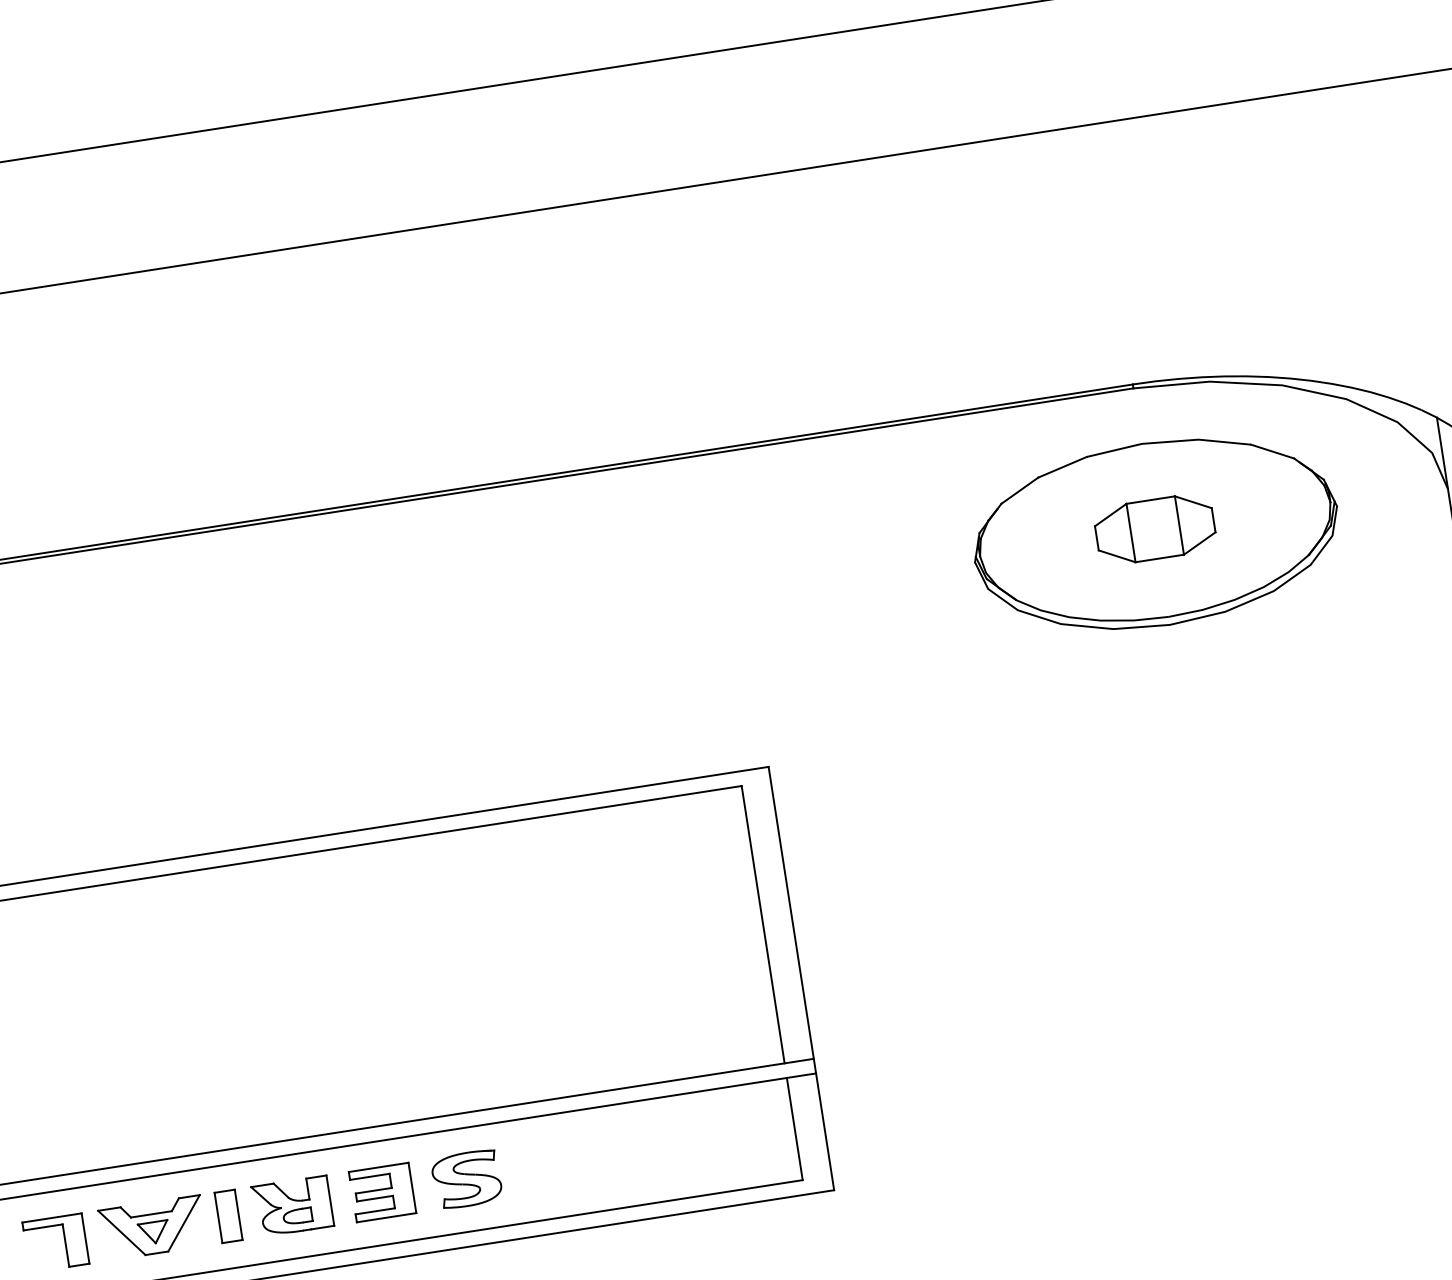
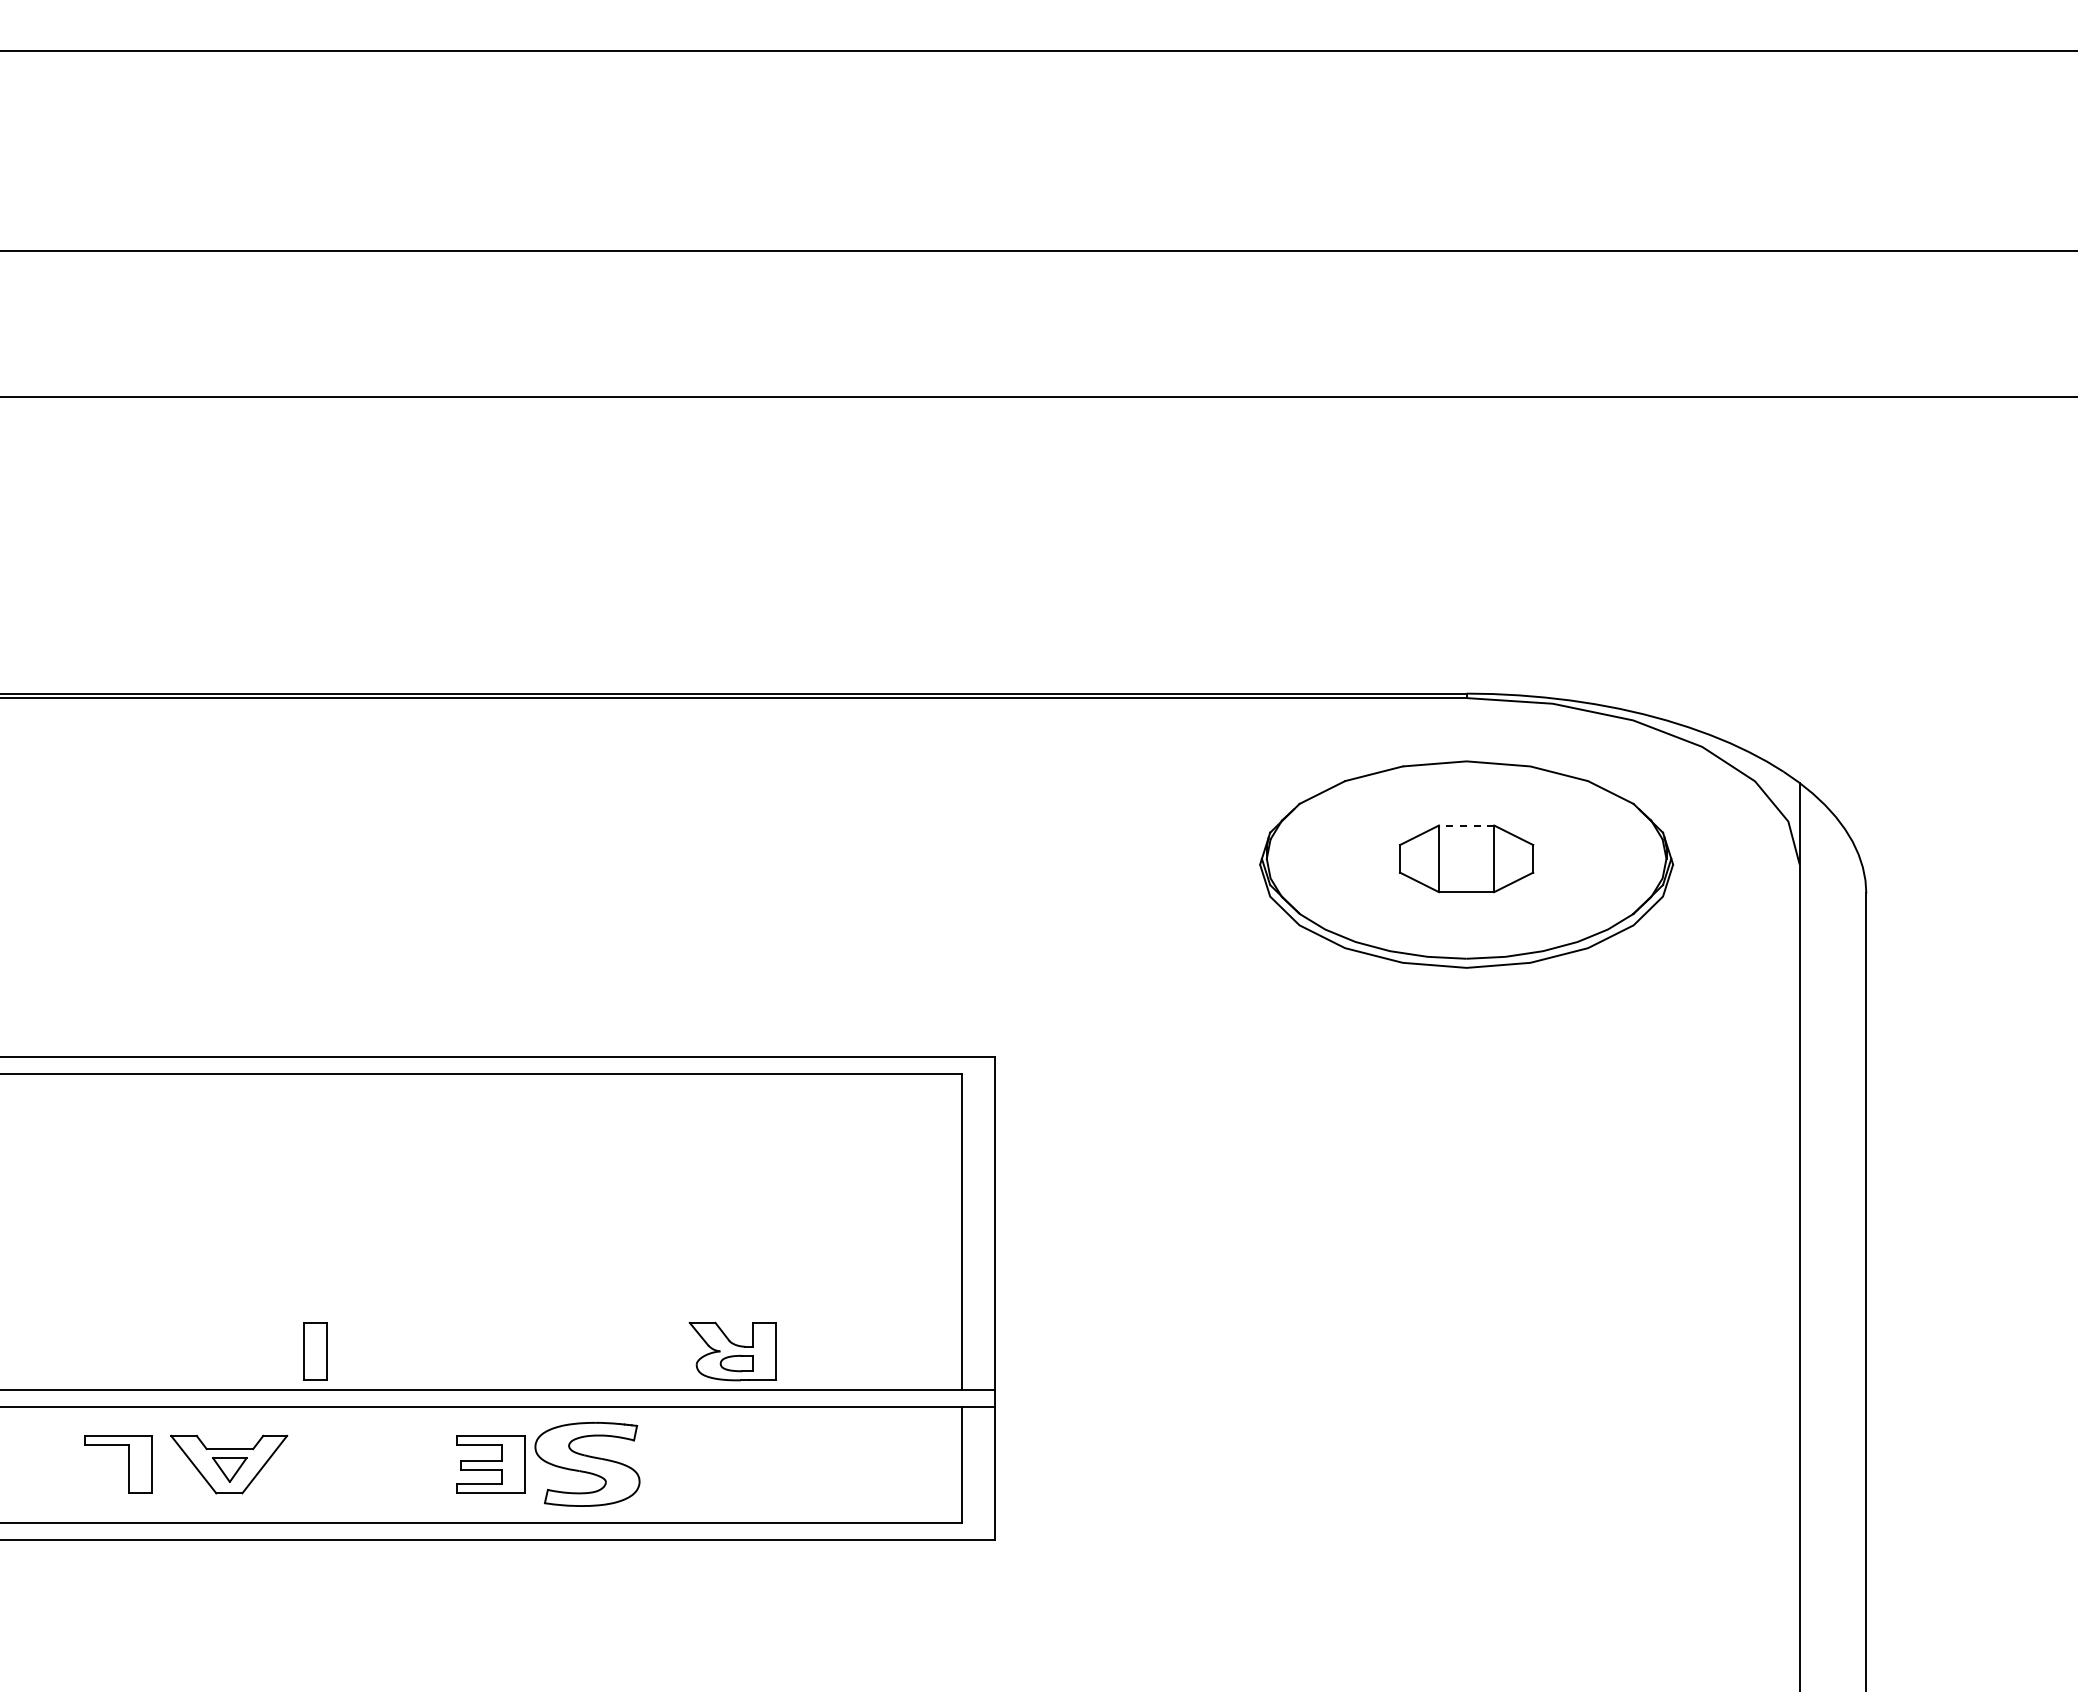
line: (1150, 500) -> (1466, 825), solid -> dashed
part: (466, 1179) -> (587, 1464), size x1.4
part: (292, 1206) -> (732, 1351), moved
part: (228, 1216) -> (315, 1351), moved

